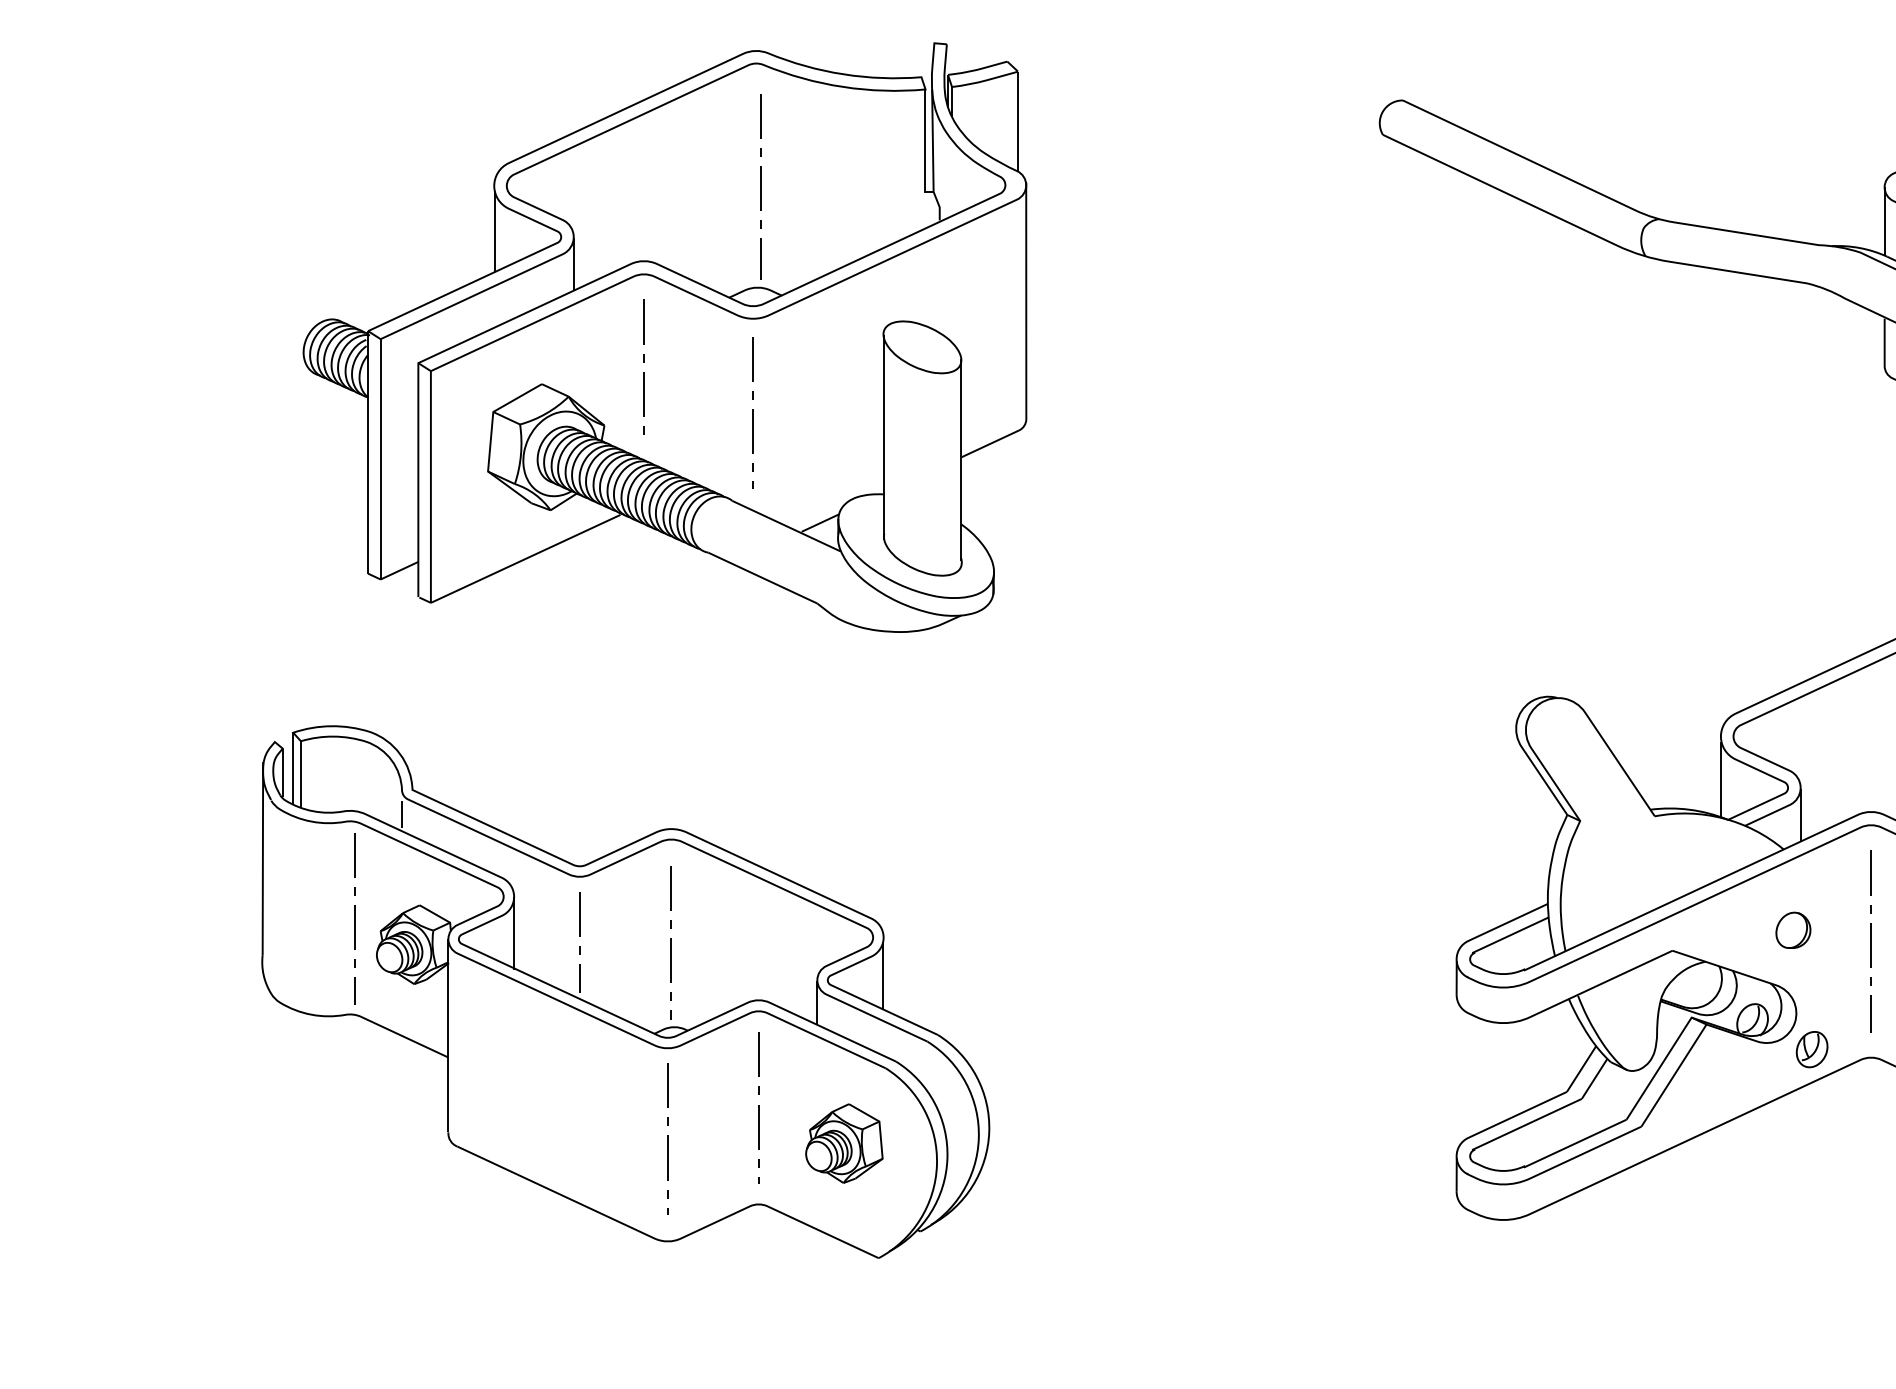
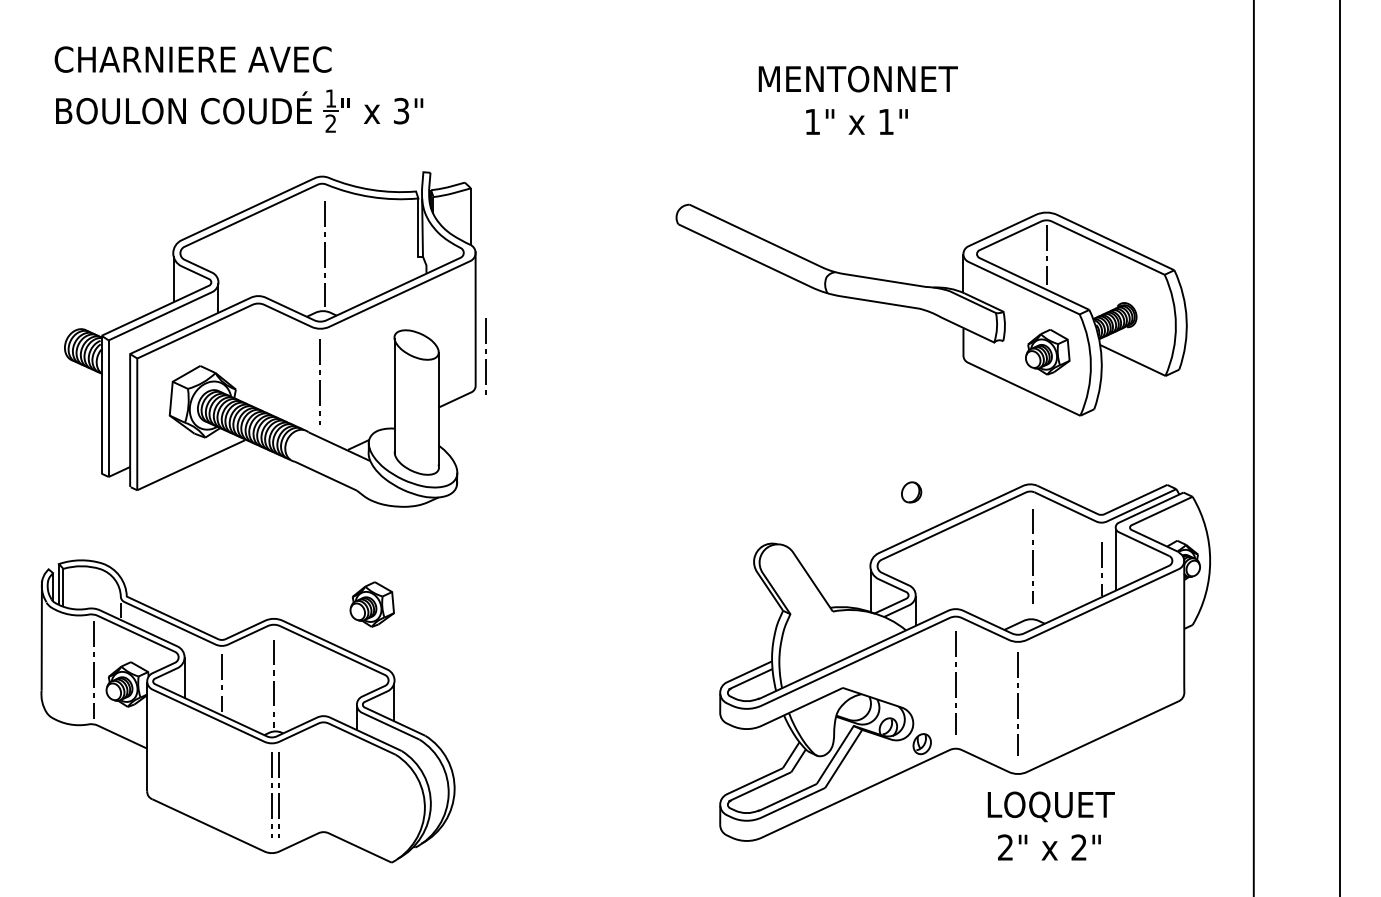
line: (642, 362) -> (485, 353), moved
part: (1793, 930) -> (911, 492), moved
line: (758, 1106) -> (278, 794), moved
part: (843, 1143) -> (371, 604), moved

